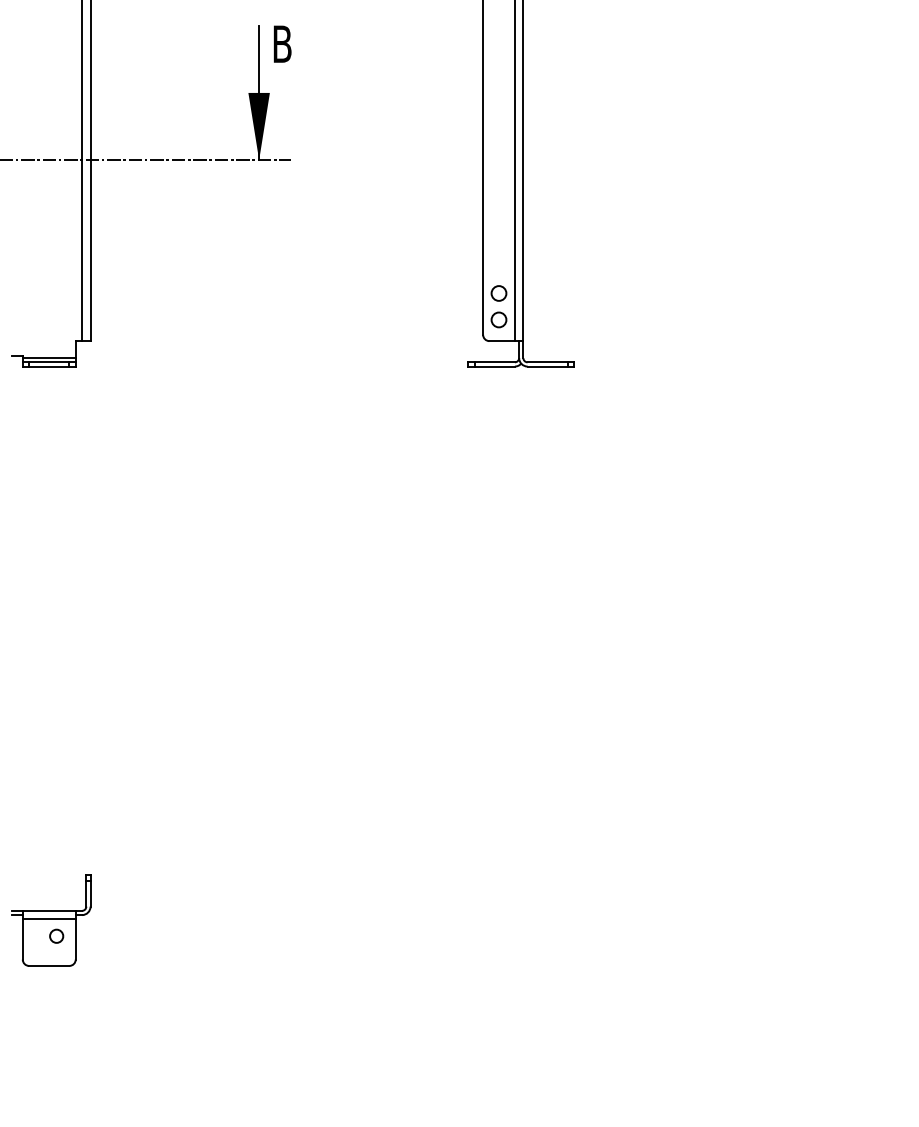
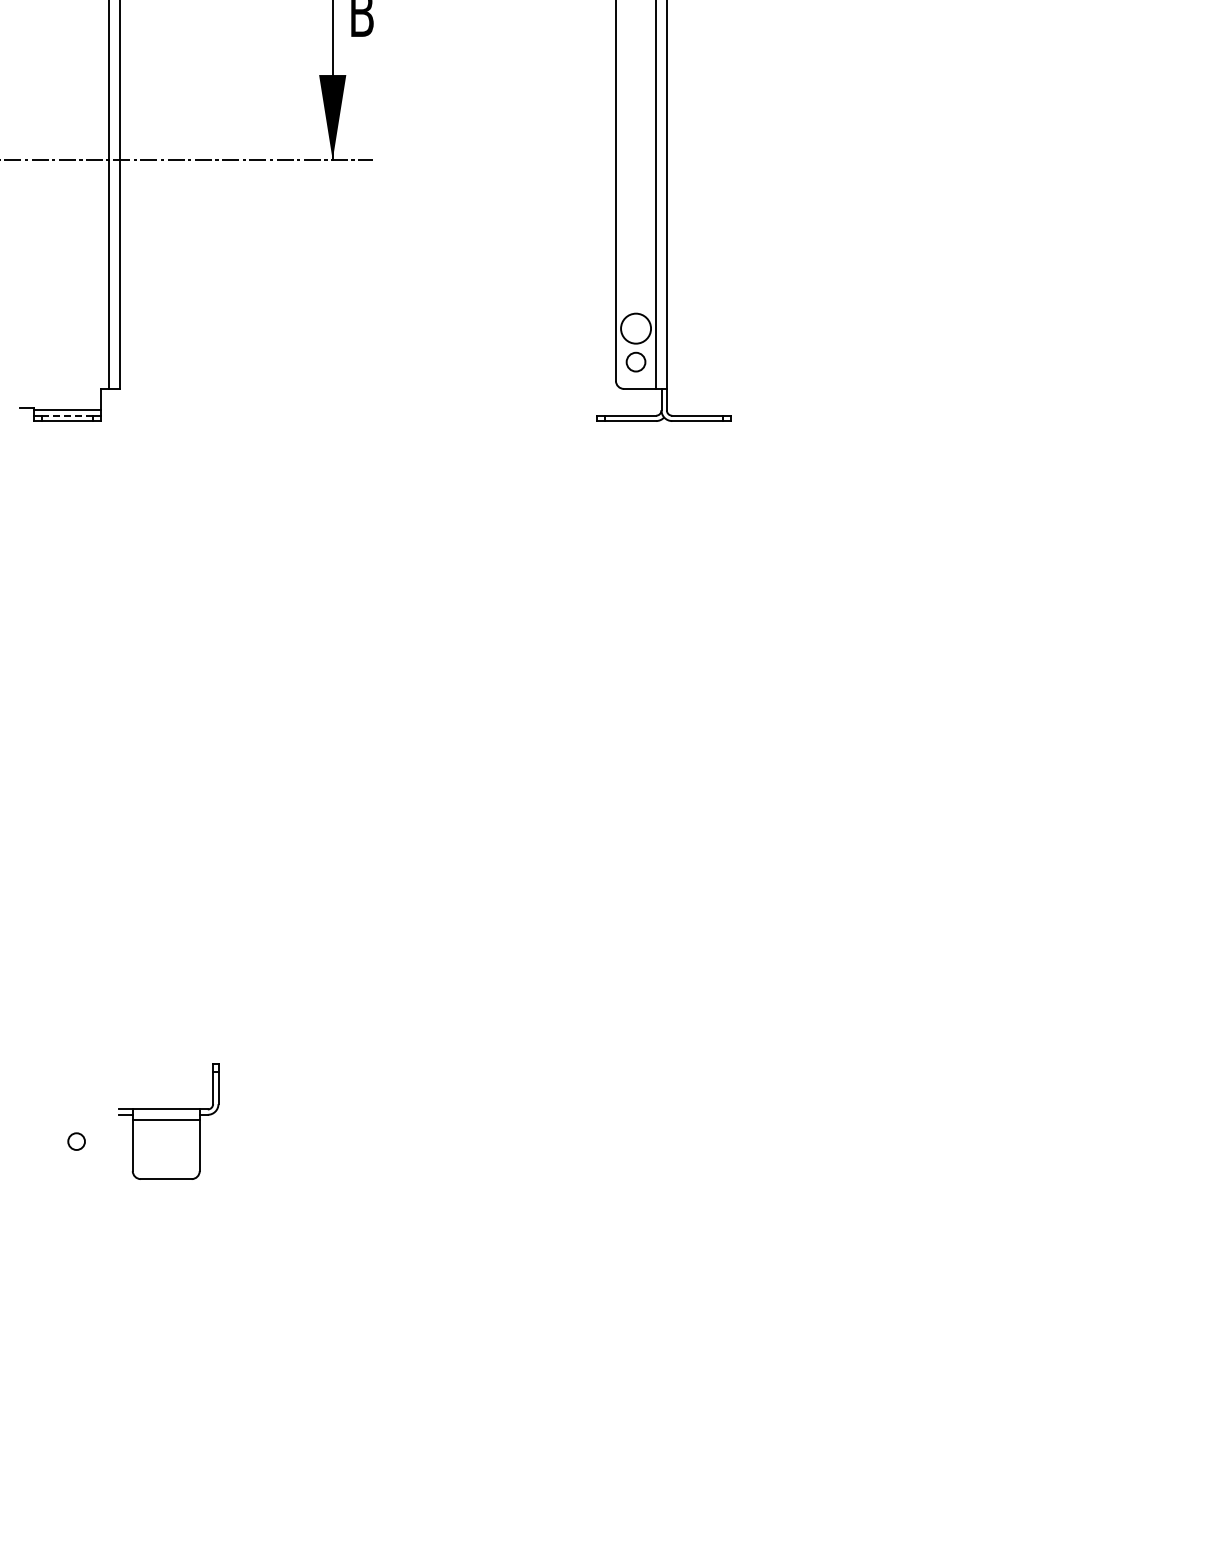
circle: (498, 293) -> (635, 328), size x1.6
line: (49, 362) -> (67, 415), solid -> dashed
part: (51, 920) -> (168, 1121), moved

